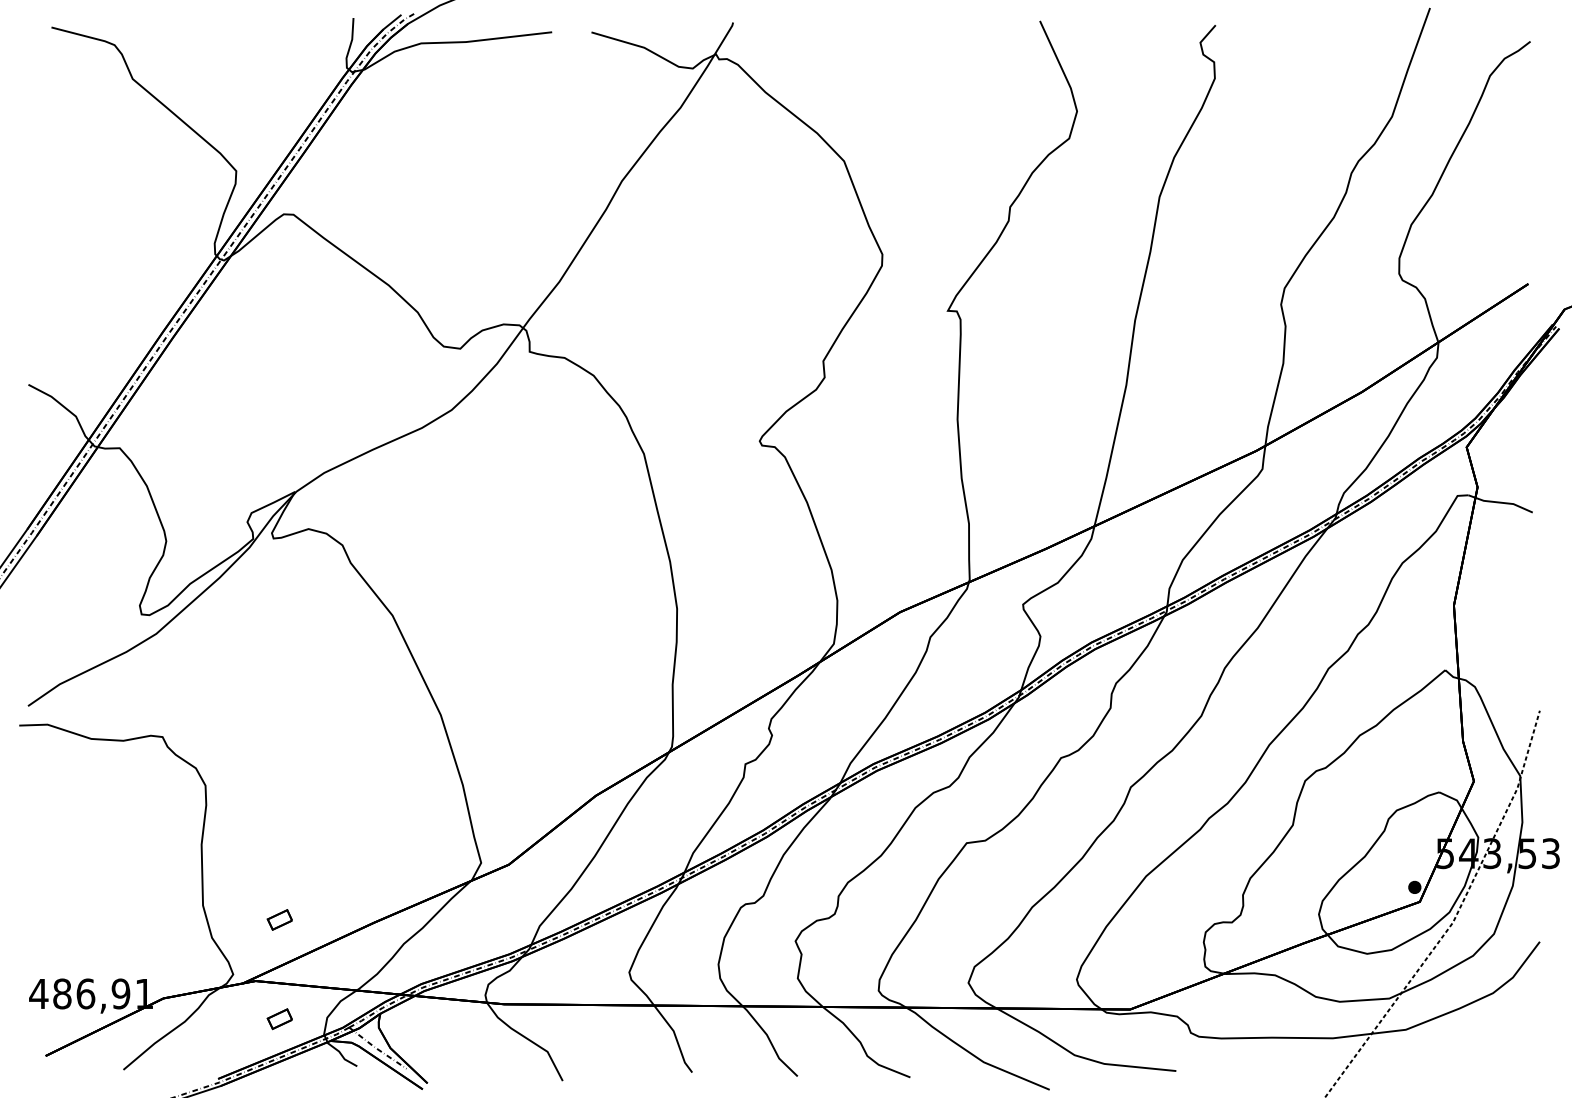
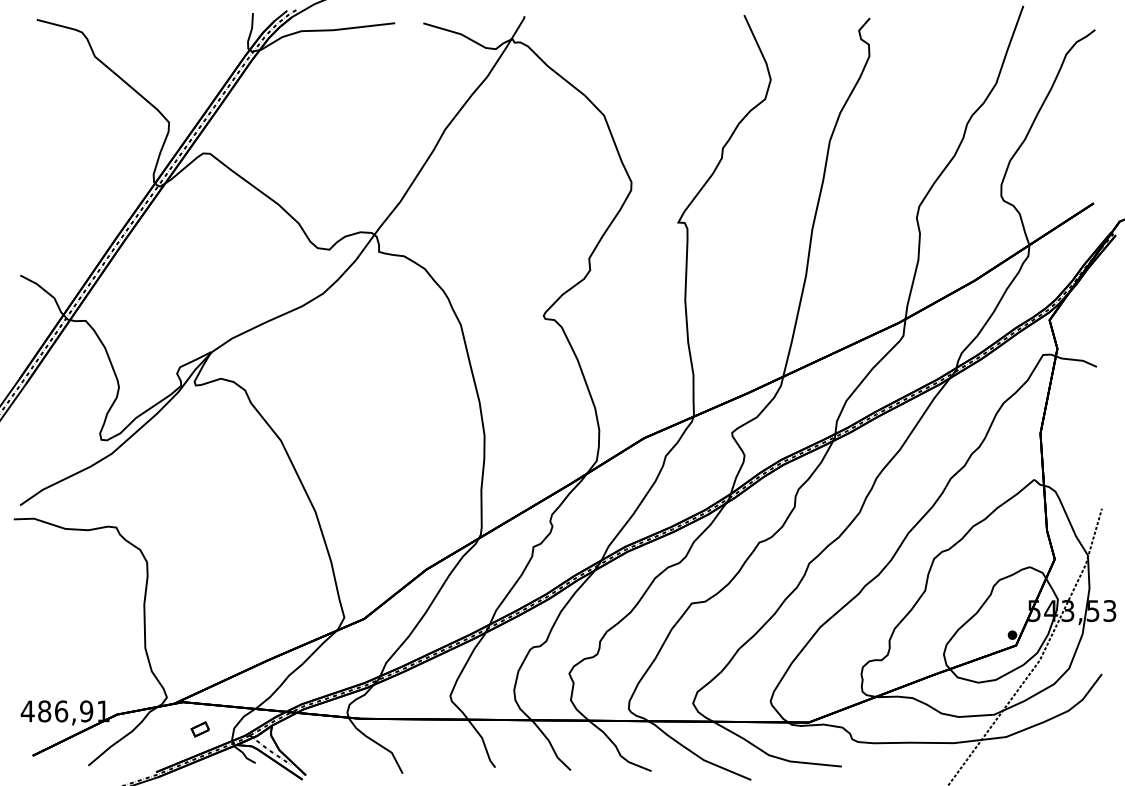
part: (278, 920) -> (199, 658), removed

